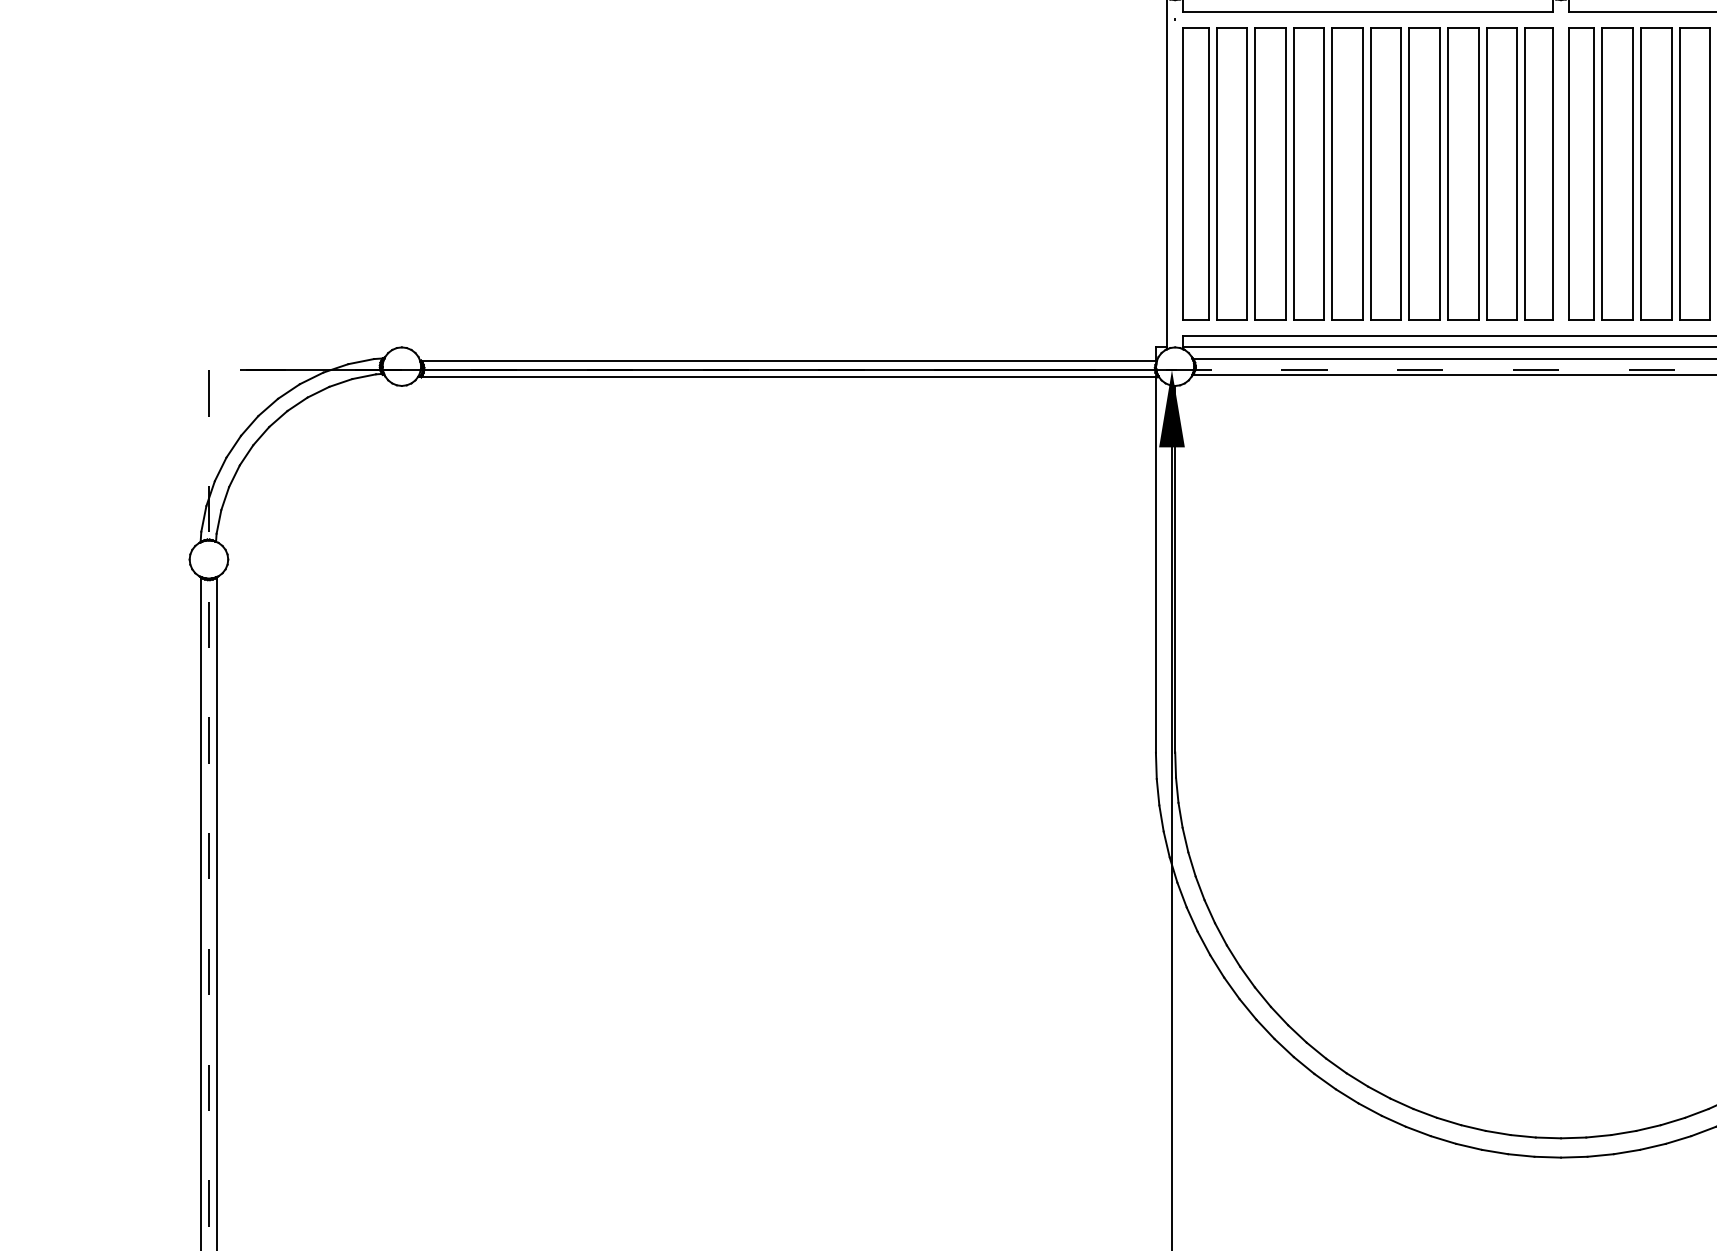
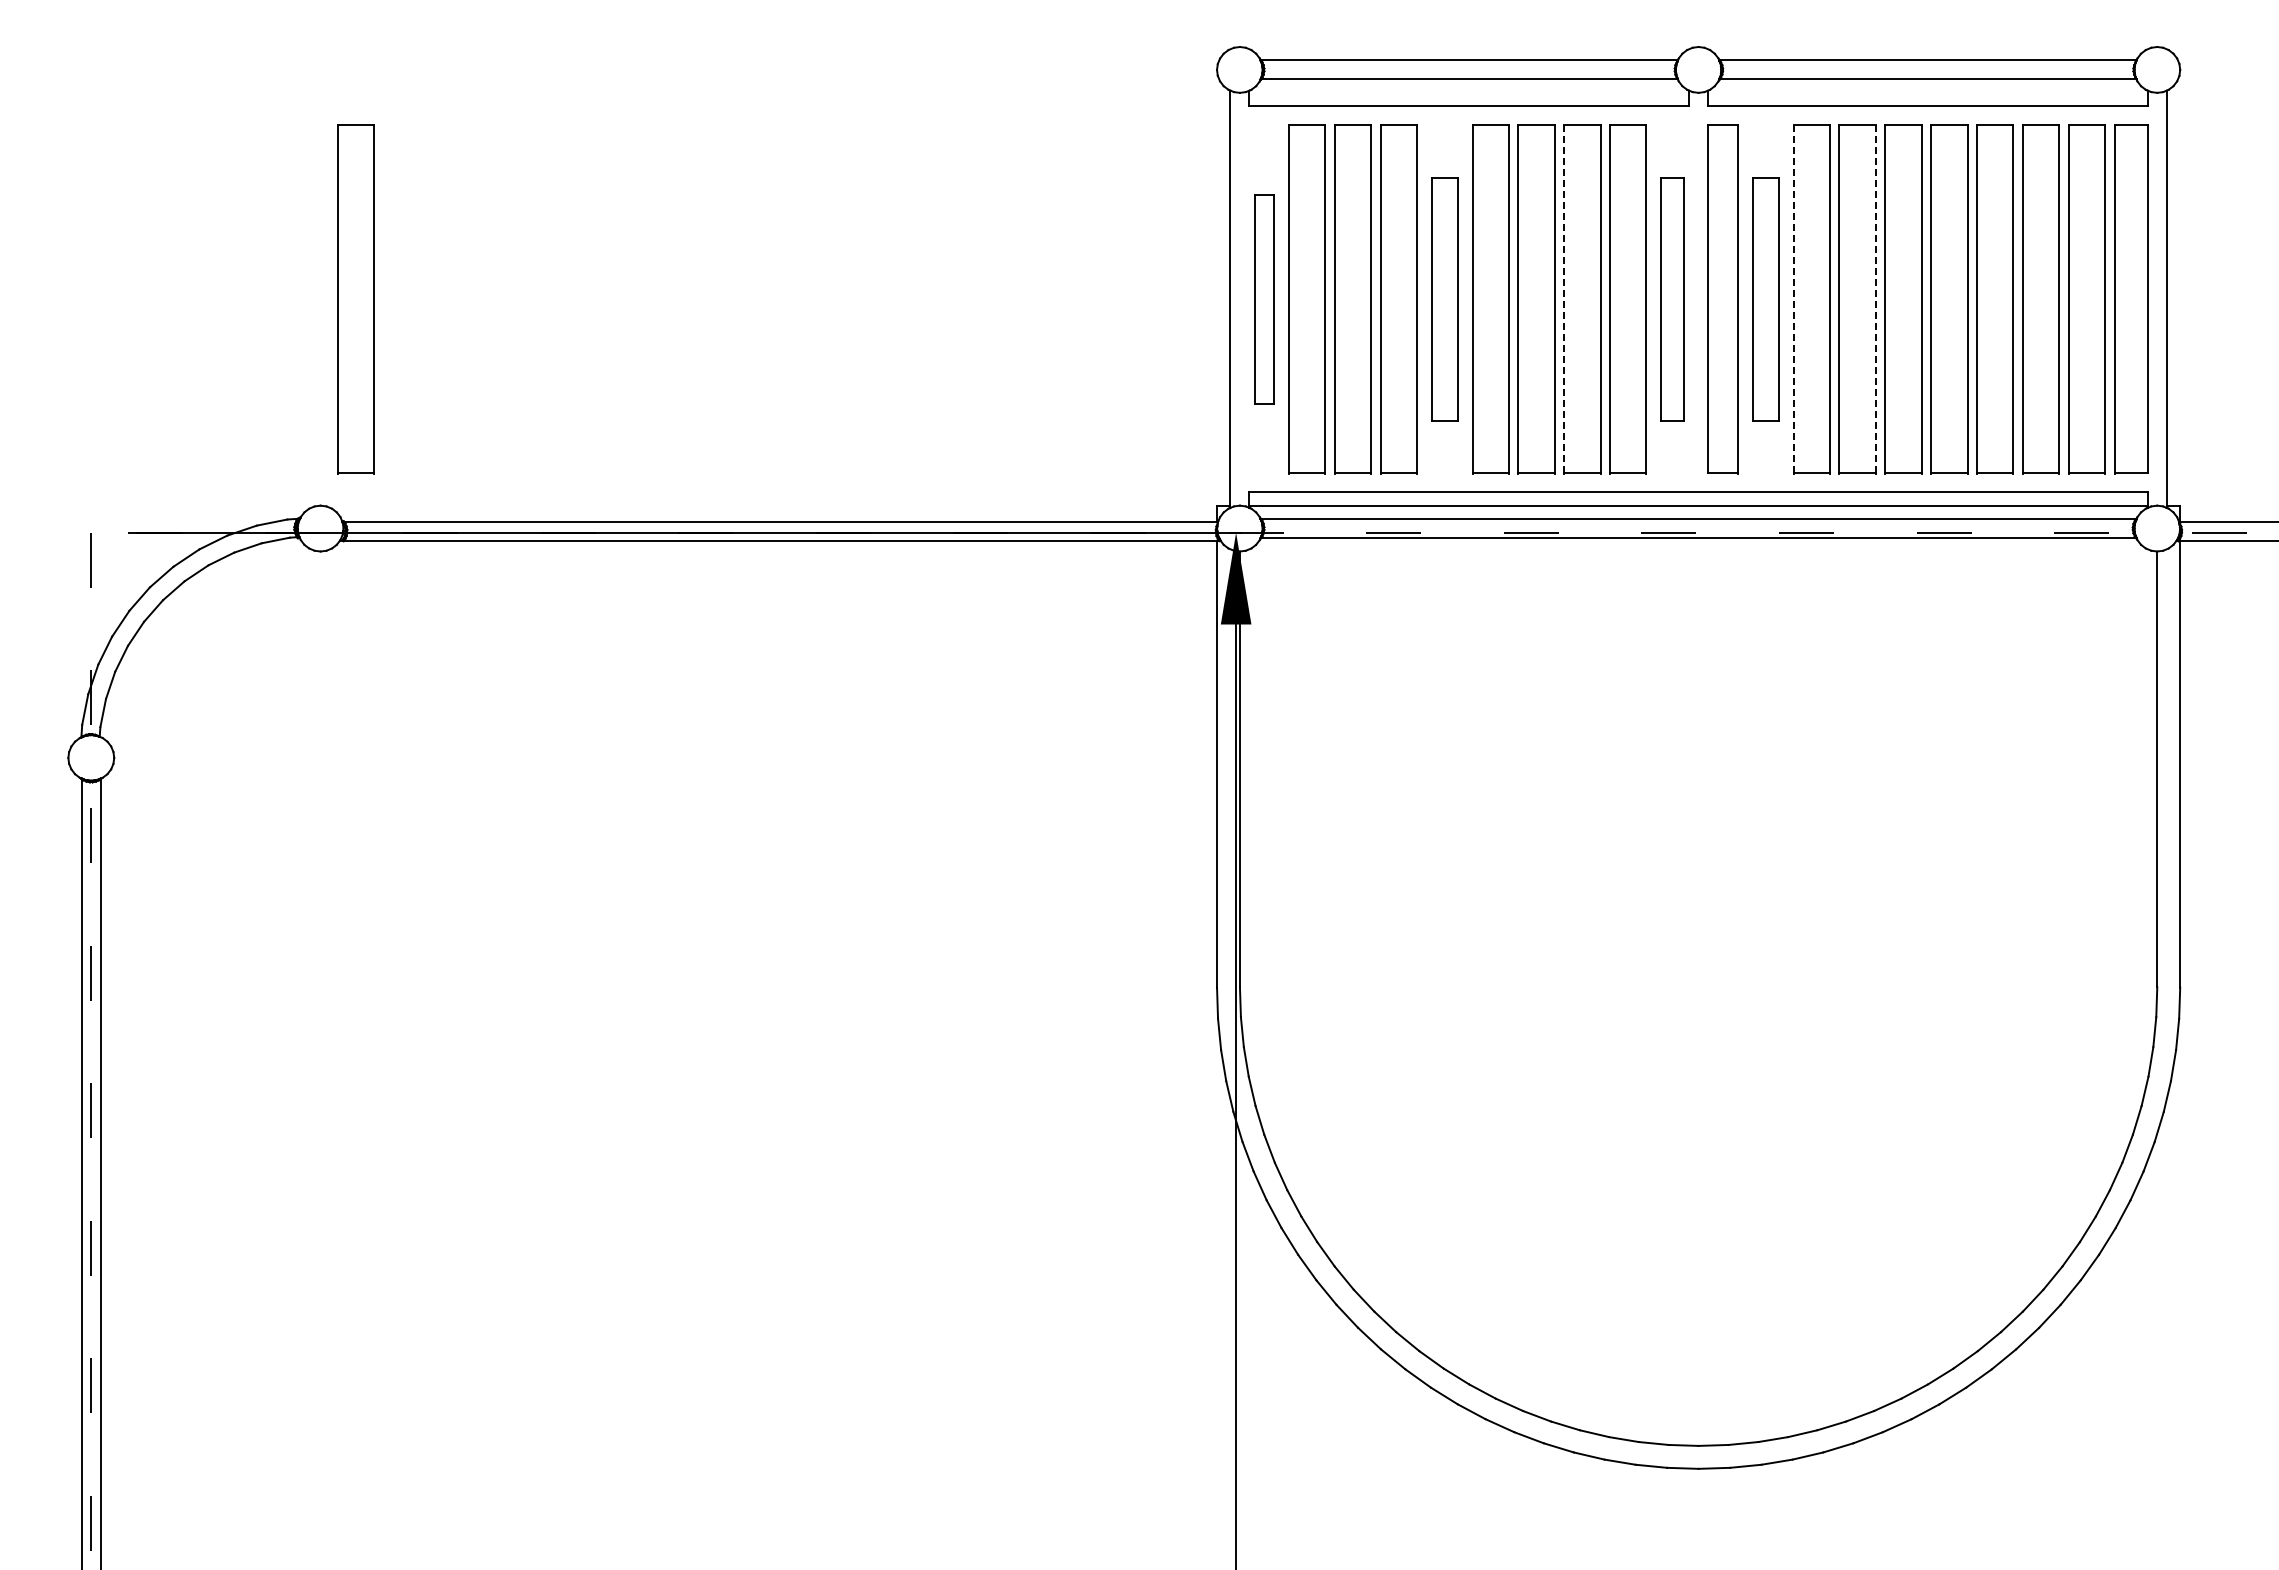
part: (431, 173) -> (355, 299), added
part: (1195, 173) -> (1264, 299), size x0.6
part: (1347, 173) -> (1444, 299), size x0.7
line: (1448, 173) -> (1564, 299), solid -> dashed
part: (1539, 173) -> (1672, 299), size x0.7
part: (1617, 173) -> (1765, 299), size x0.7
line: (1640, 173) -> (1793, 299), solid -> dashed
line: (1709, 173) -> (1875, 299), solid -> dashed

